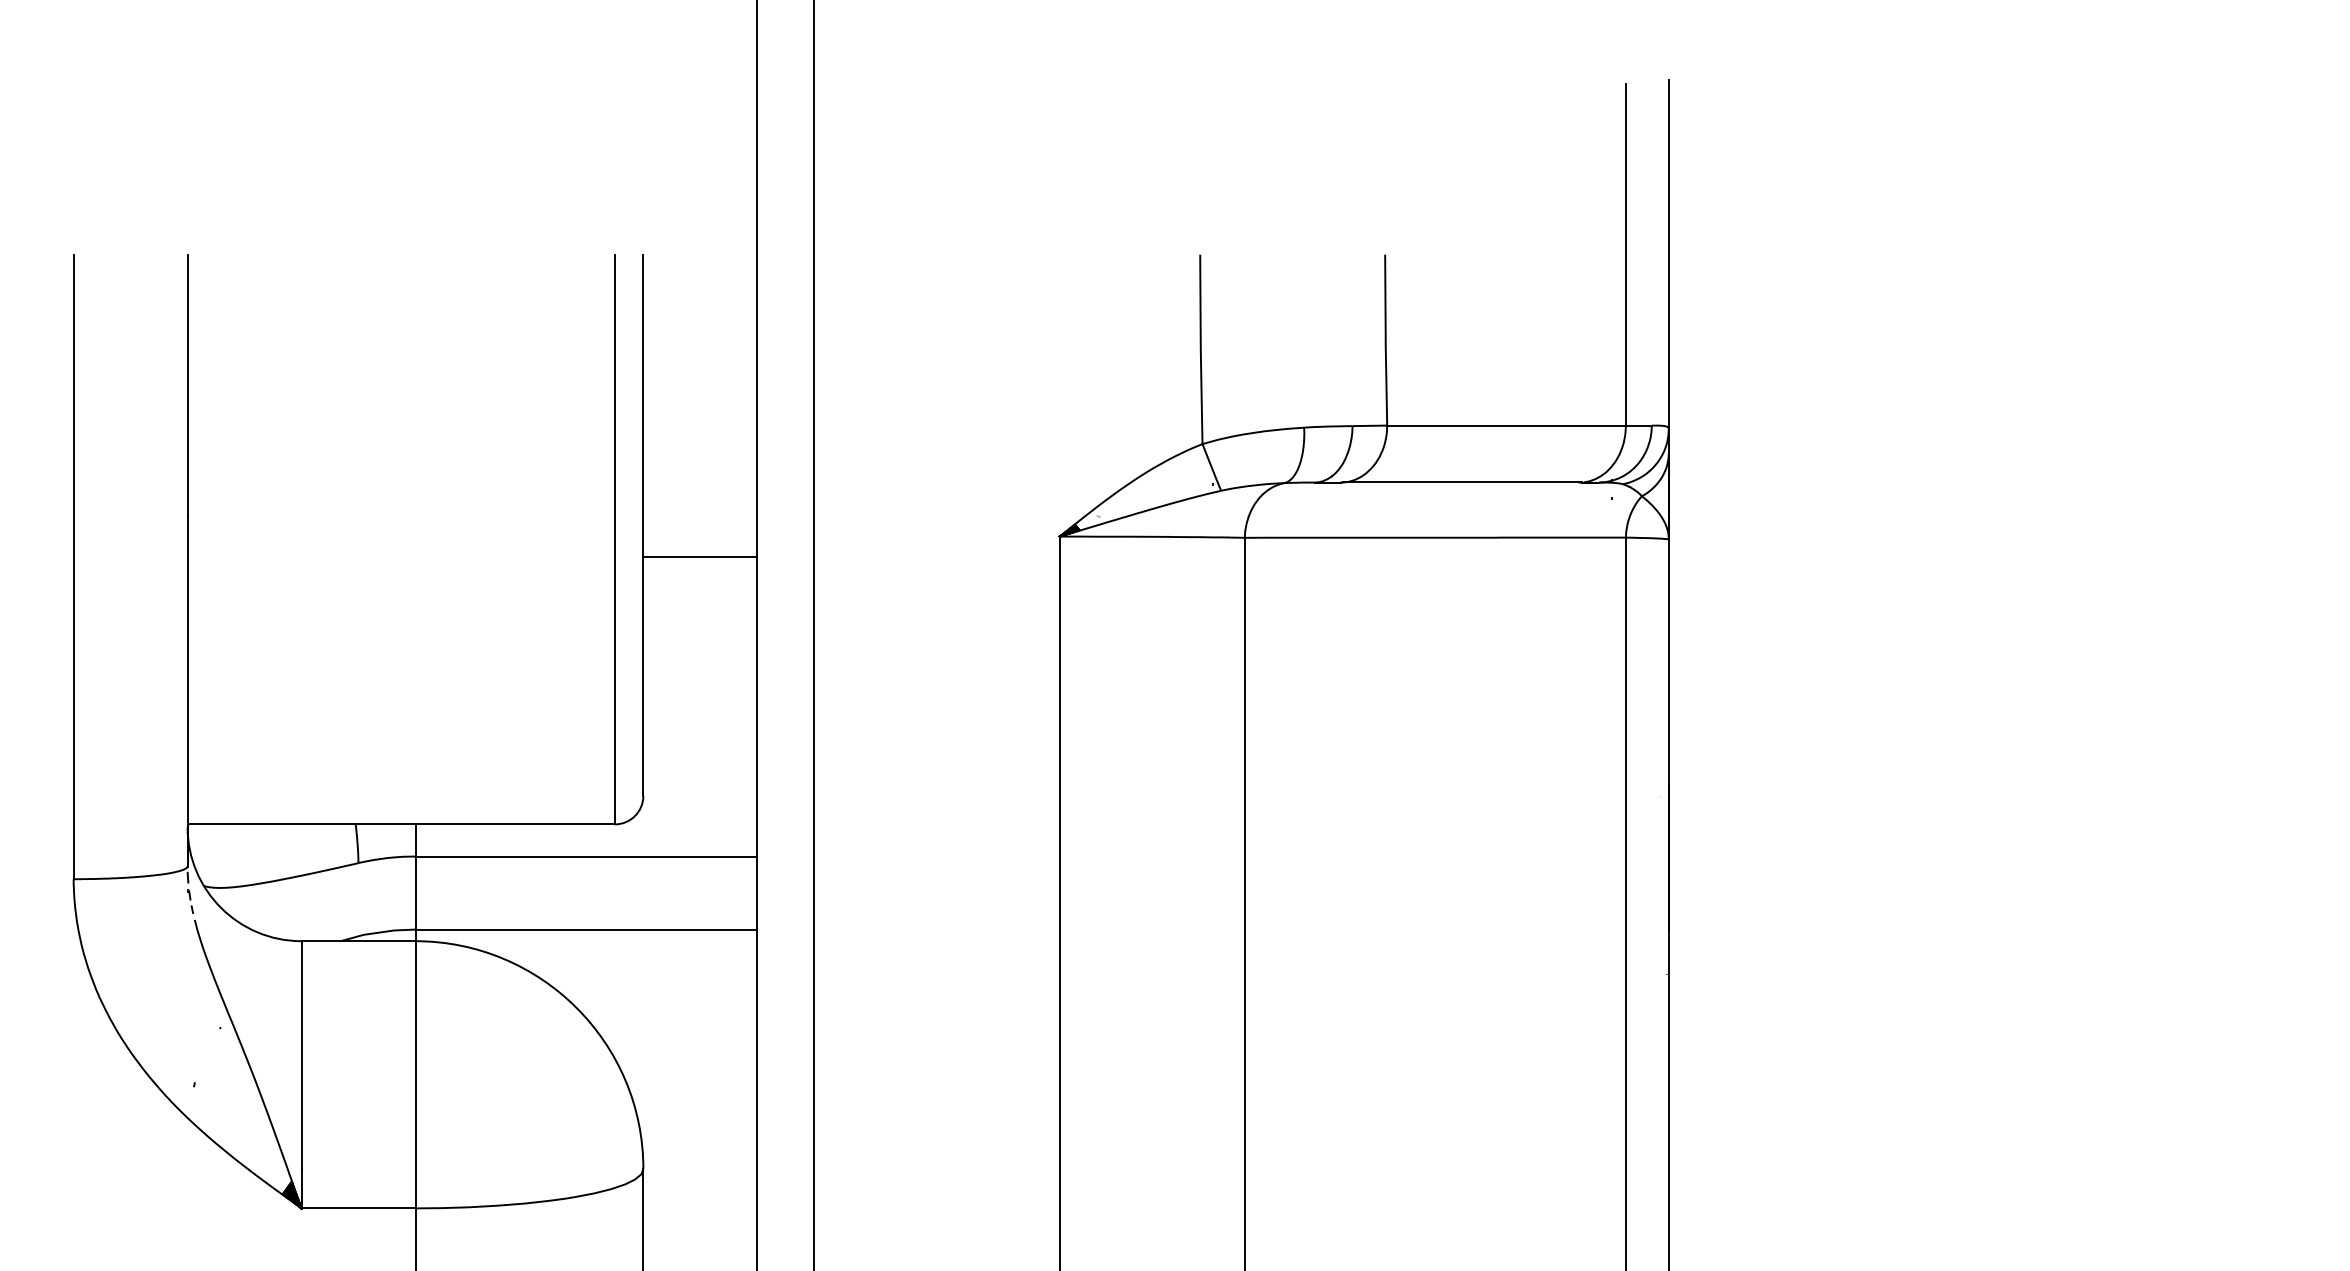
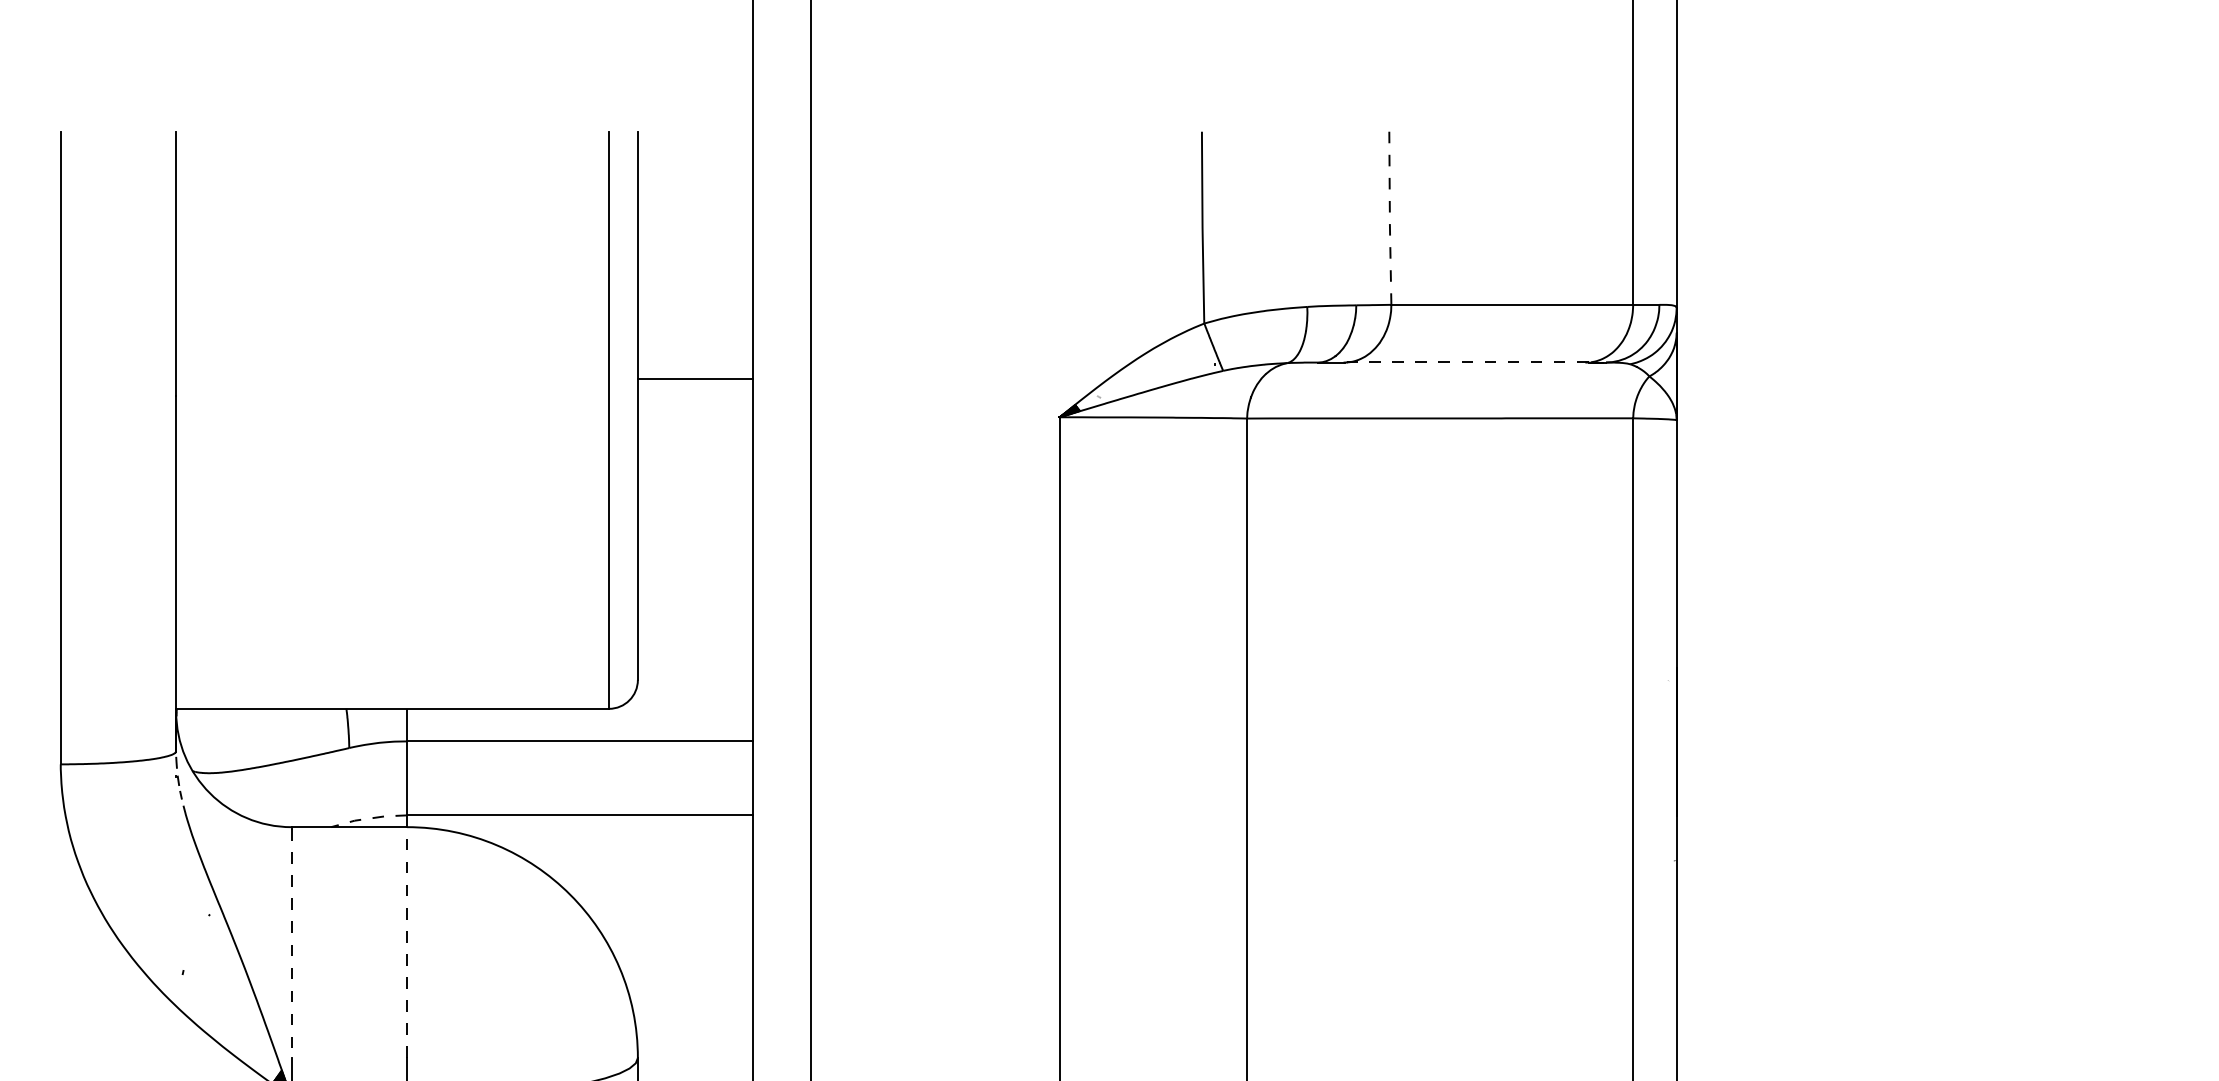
line: (1385, 340) -> (1389, 218), solid -> dashed
line: (1461, 482) -> (1466, 362), solid -> dashed
line: (700, 557) -> (695, 378), moved
line: (377, 932) -> (368, 818), solid -> dashed
line: (415, 1055) -> (407, 942), solid -> dashed
line: (301, 1056) -> (291, 943), solid -> dashed

